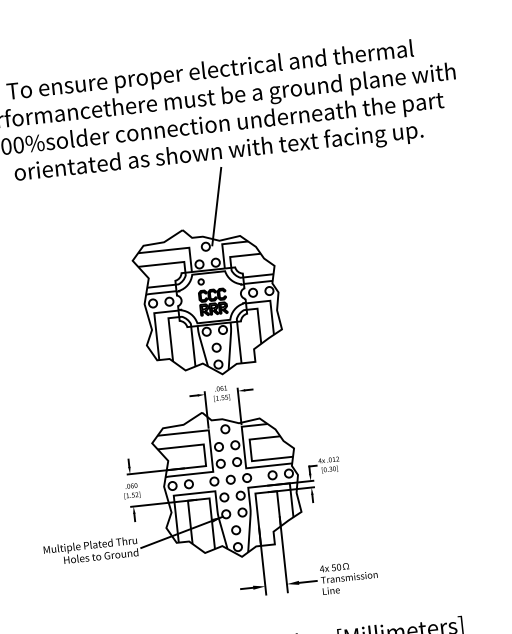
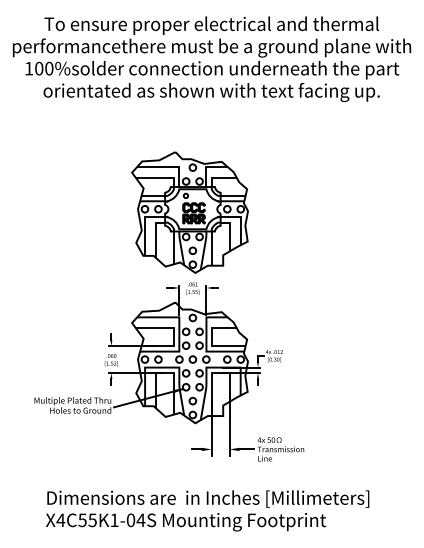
line: (217, 206) -> (205, 135), removed

